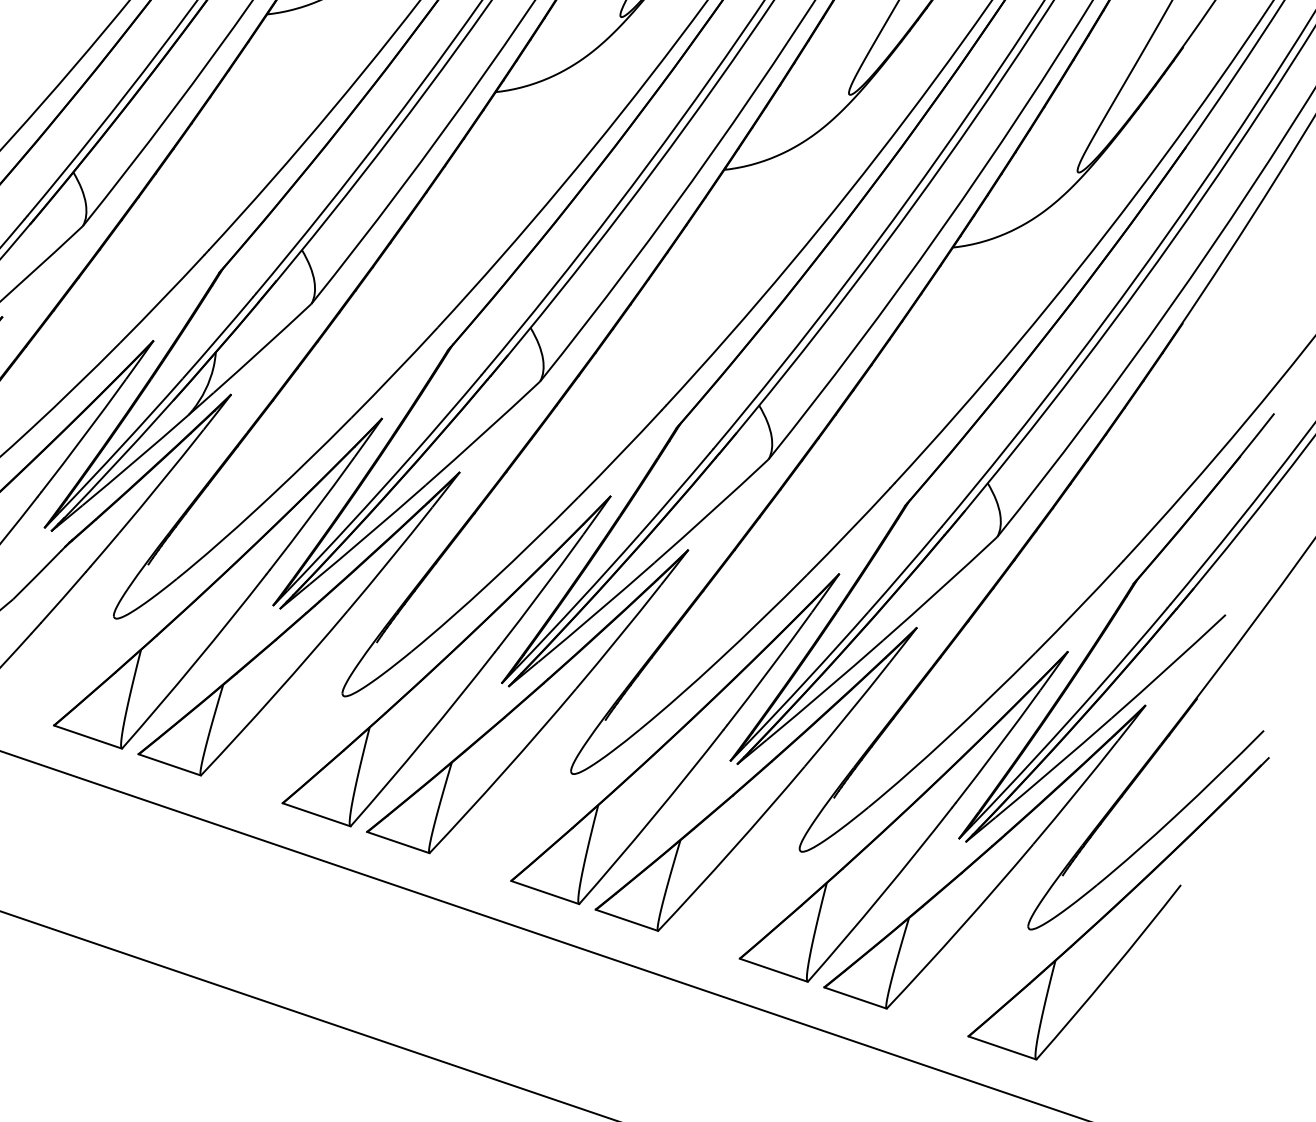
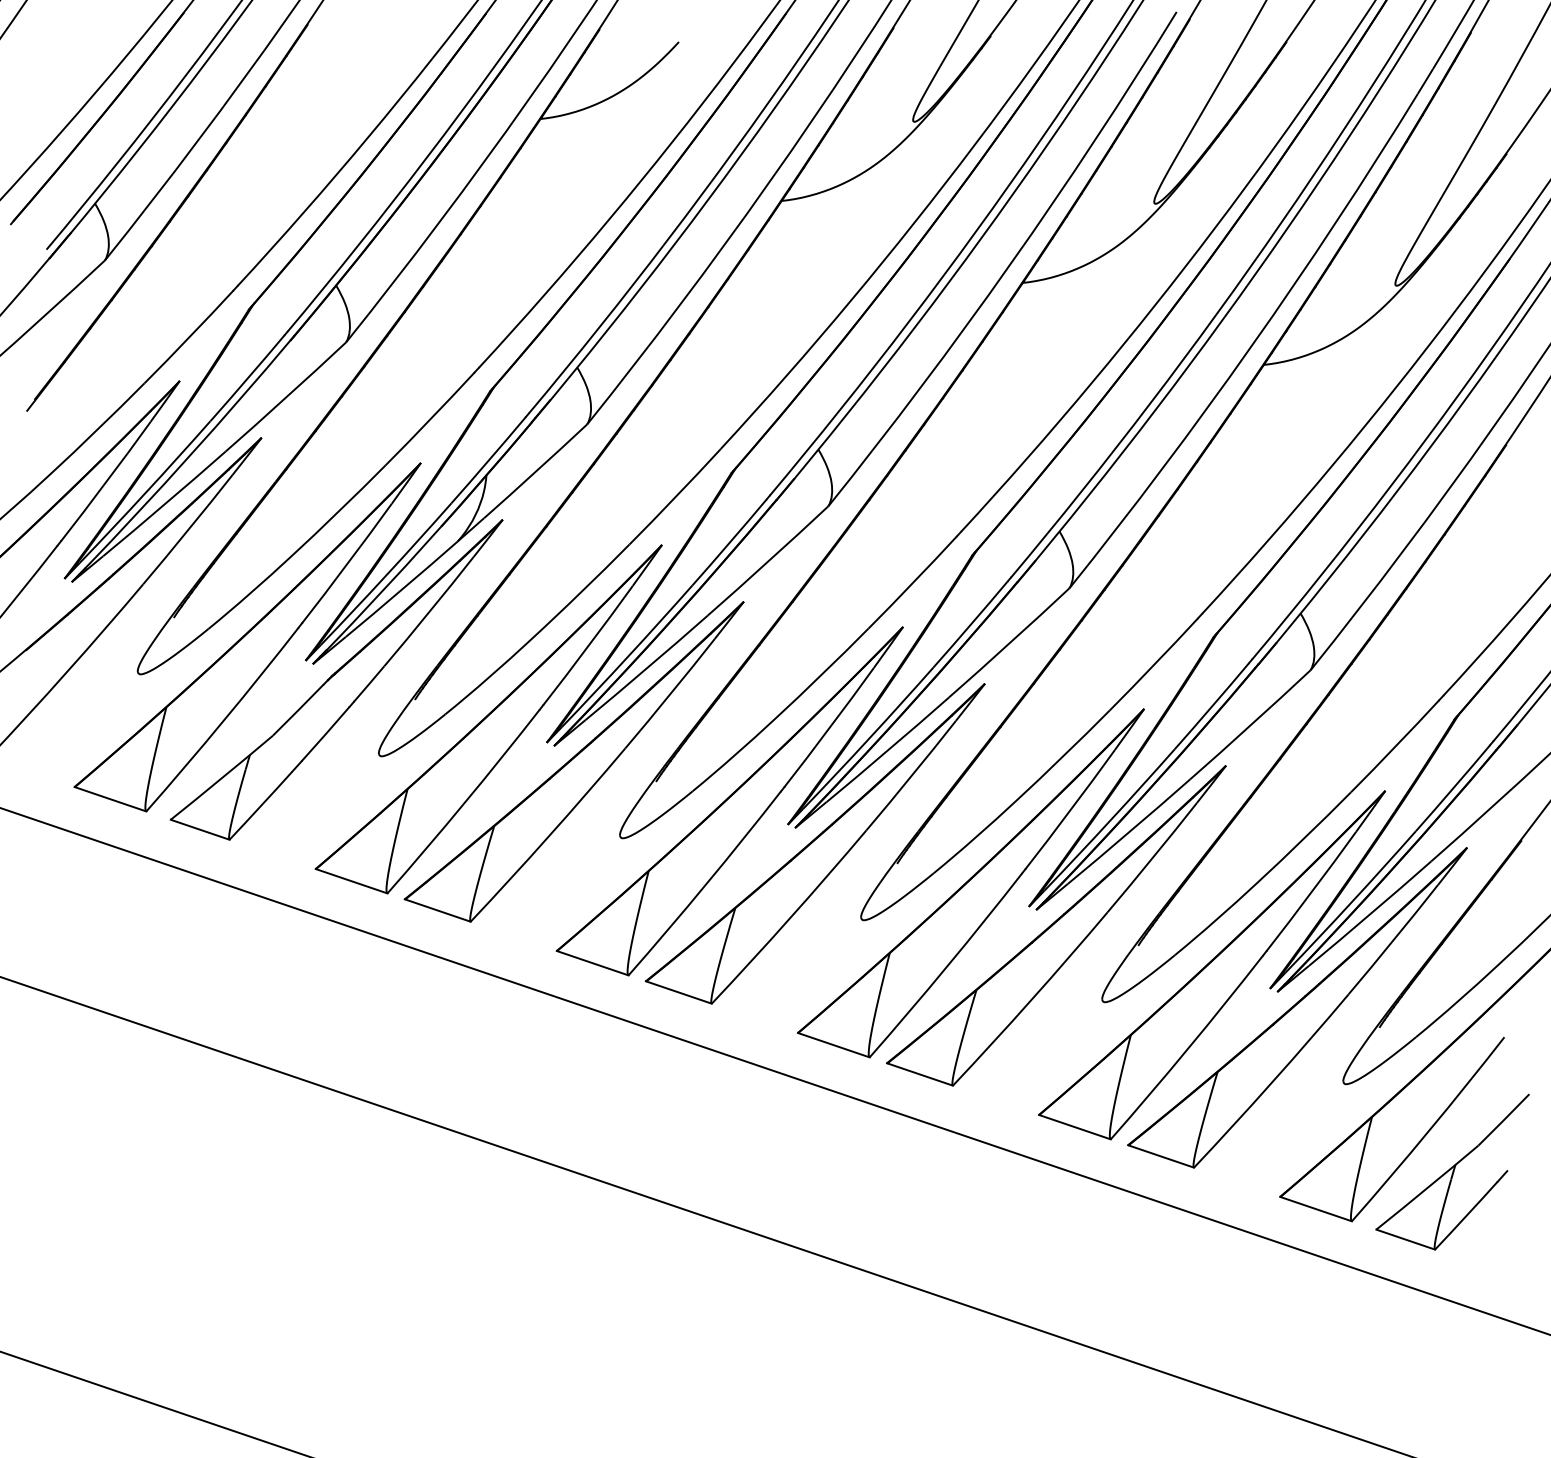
part: (1131, 1012) -> (1452, 1171), added

